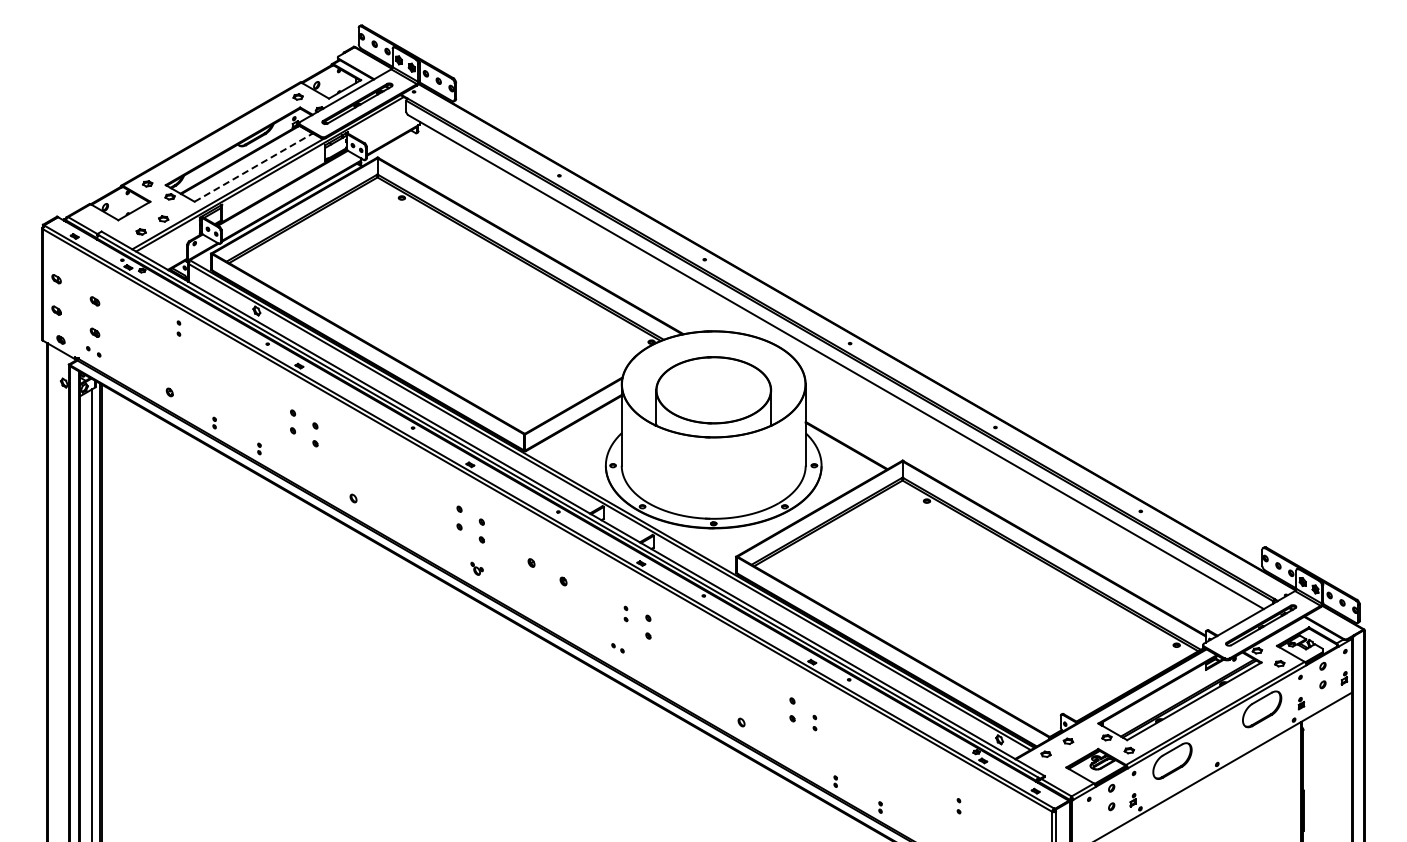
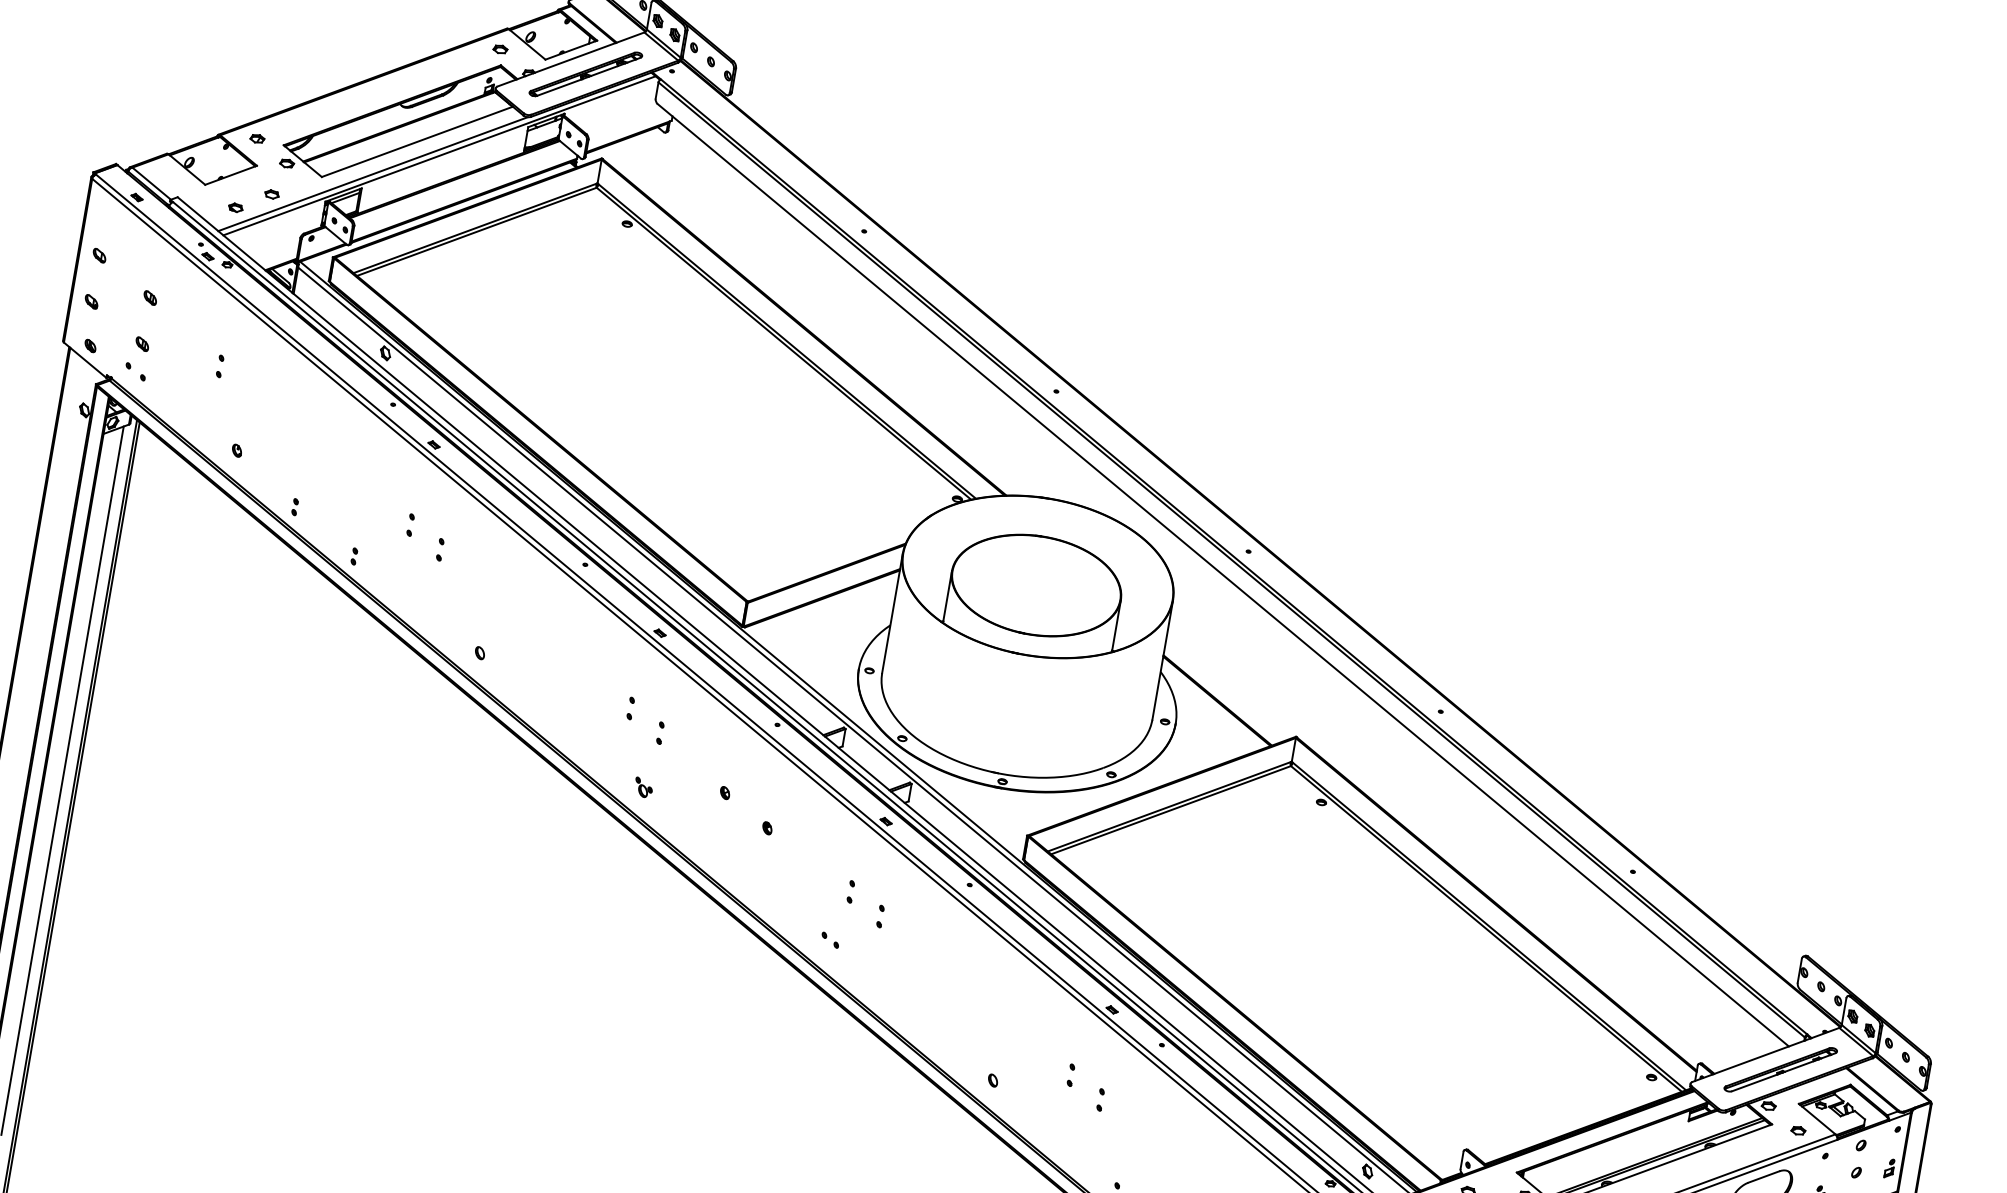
line: (254, 167) -> (418, 141), dashed -> solid
part: (178, 328) -> (219, 366), moved
part: (292, 421) -> (409, 524), size x0.62
part: (315, 434) -> (440, 549), size x0.62
part: (459, 517) -> (630, 707), size x0.62
part: (481, 530) -> (659, 732), size x0.62
part: (648, 626) -> (880, 915), size x0.62
part: (792, 710) -> (1070, 1075), size x0.62

